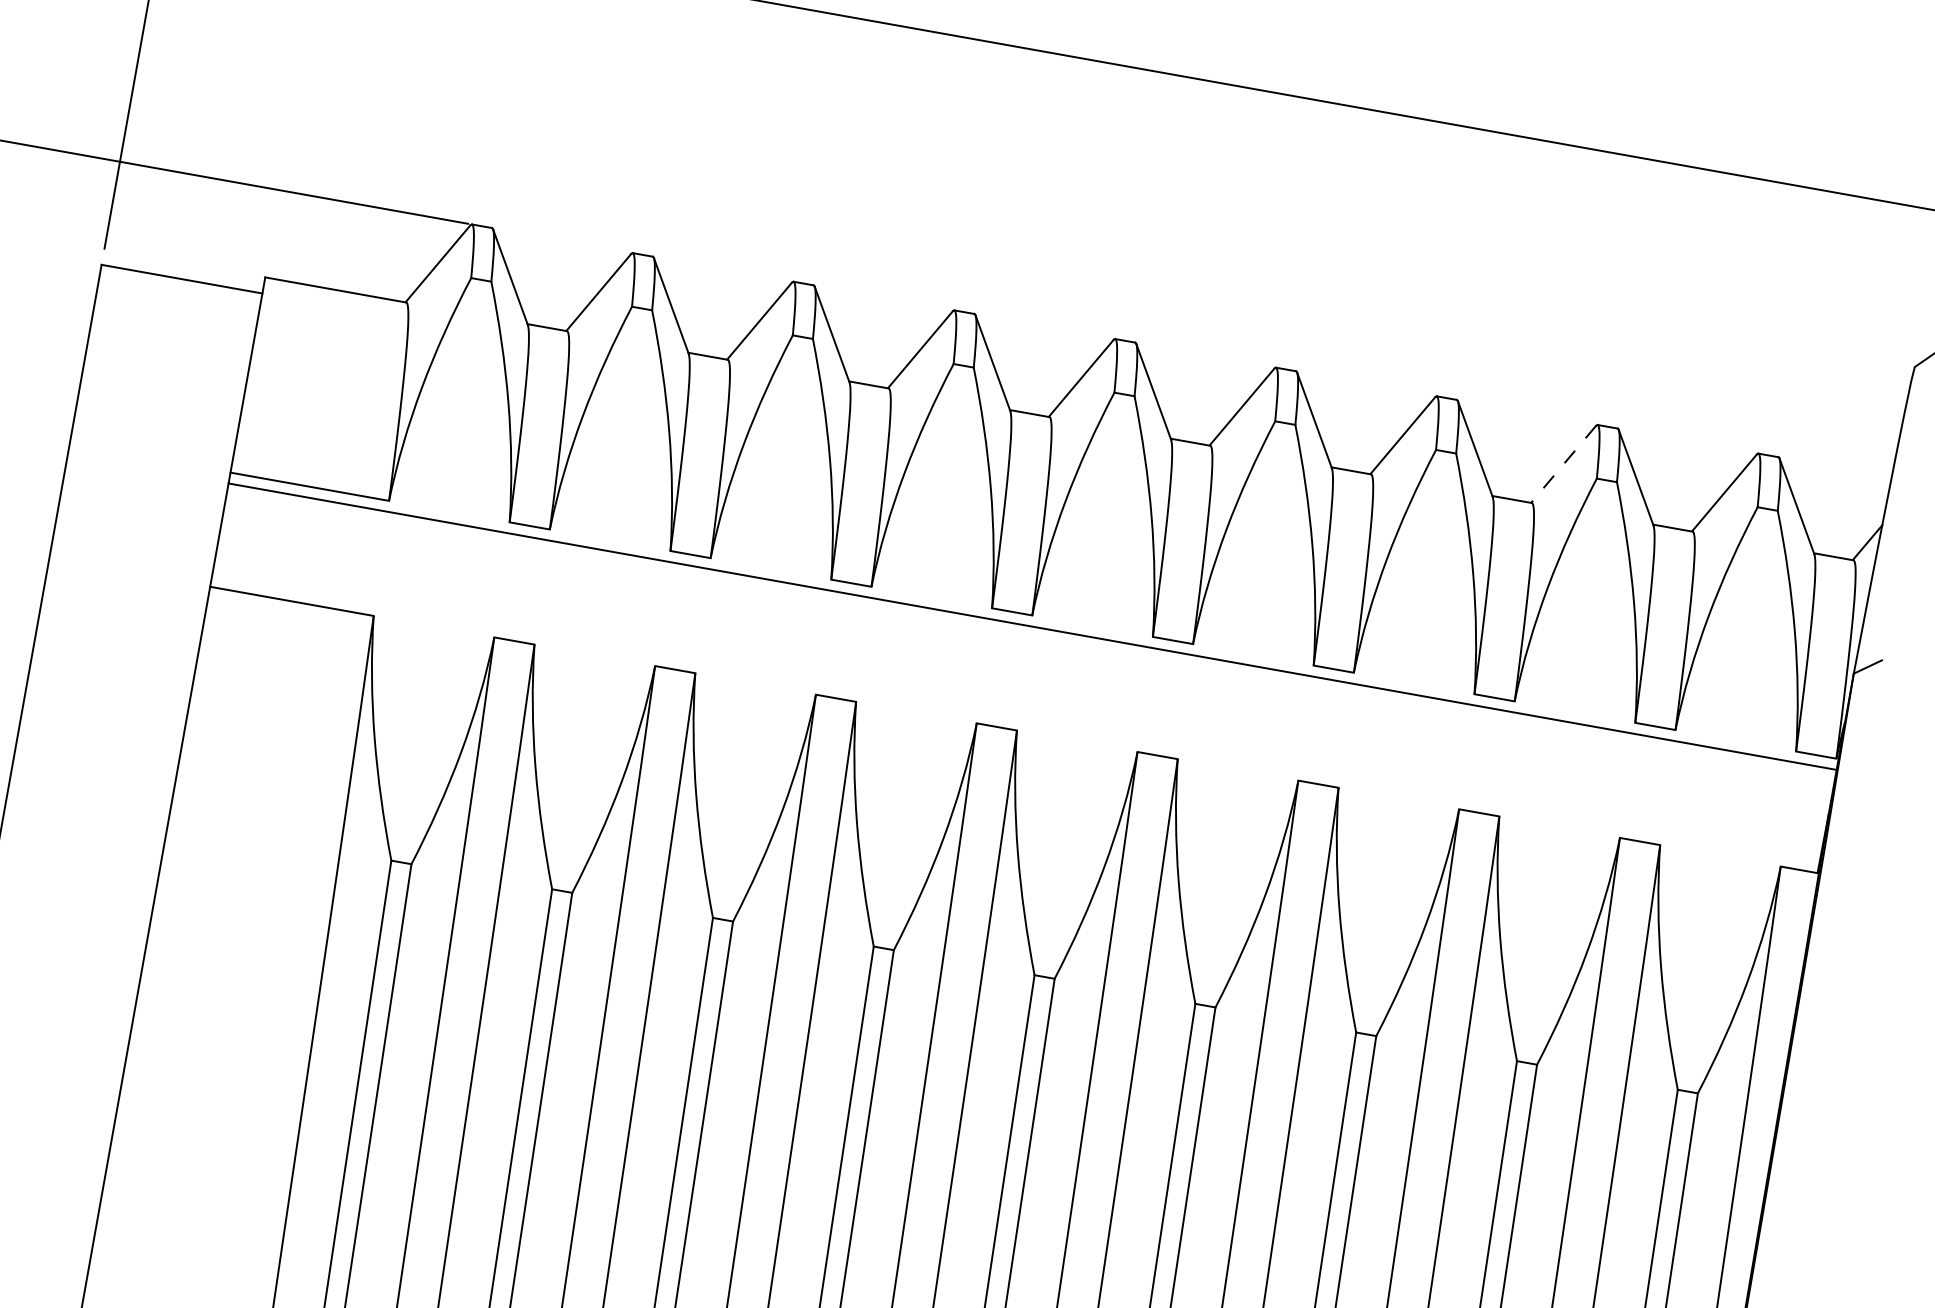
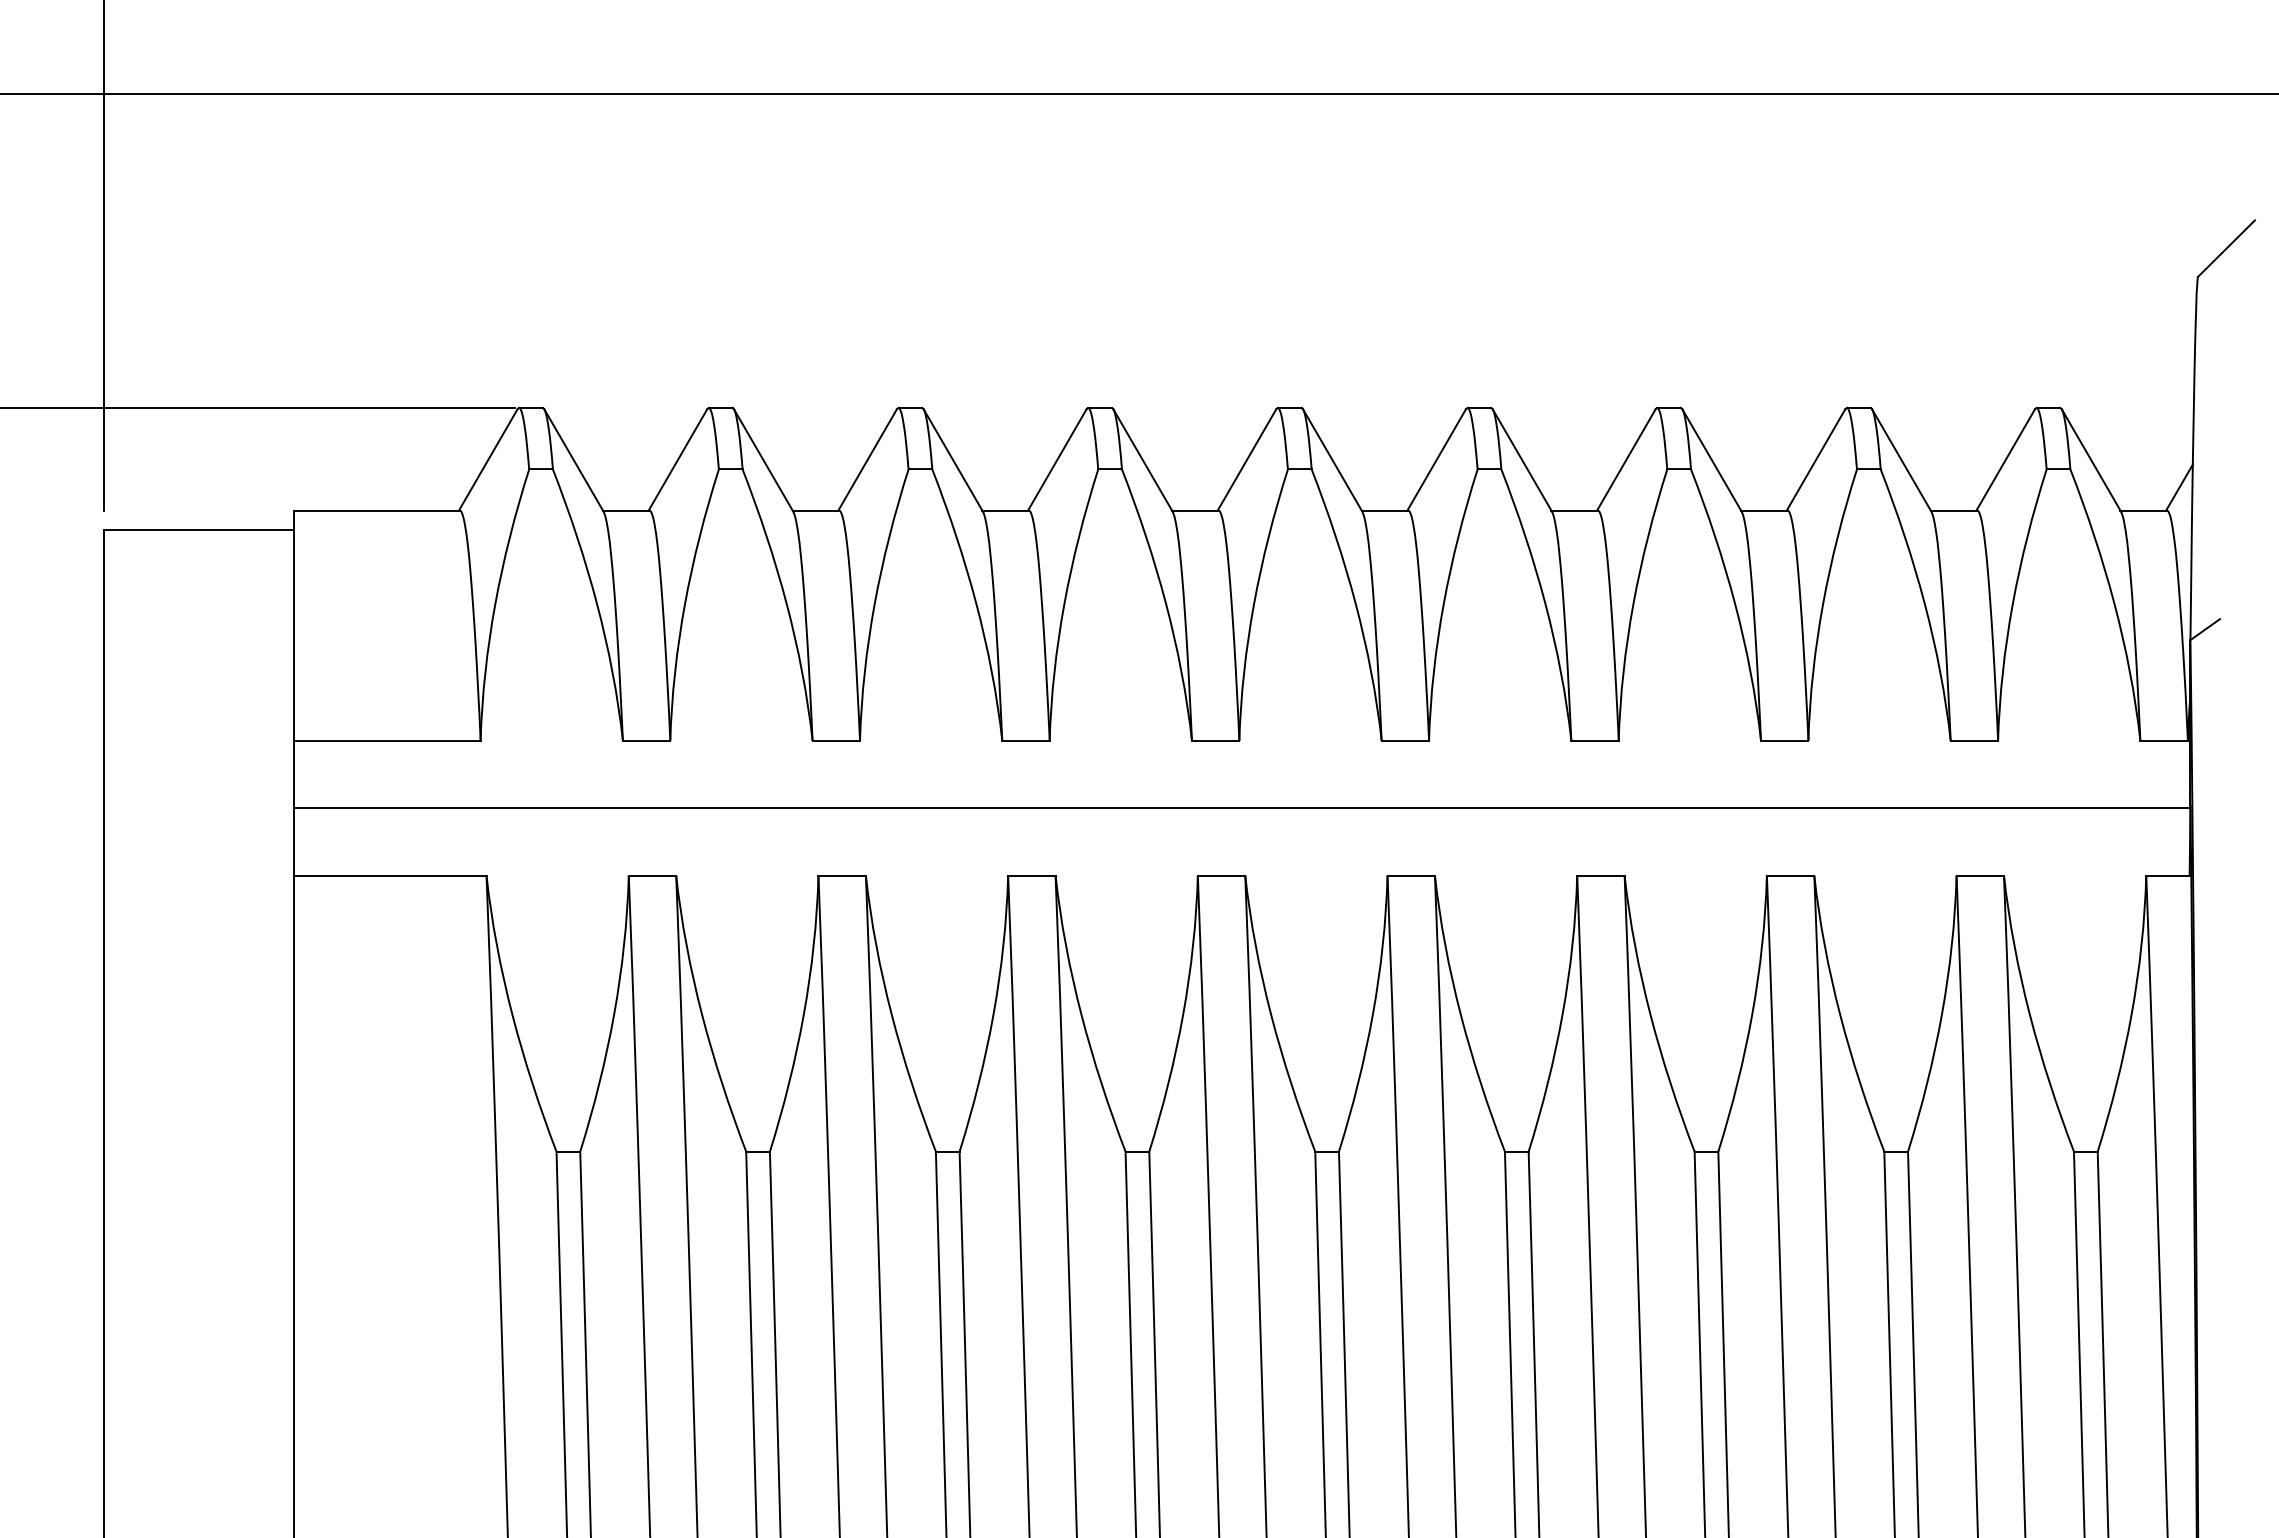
line: (1563, 464) -> (1815, 460), dashed -> solid
line: (1032, 626) -> (1241, 807), moved

